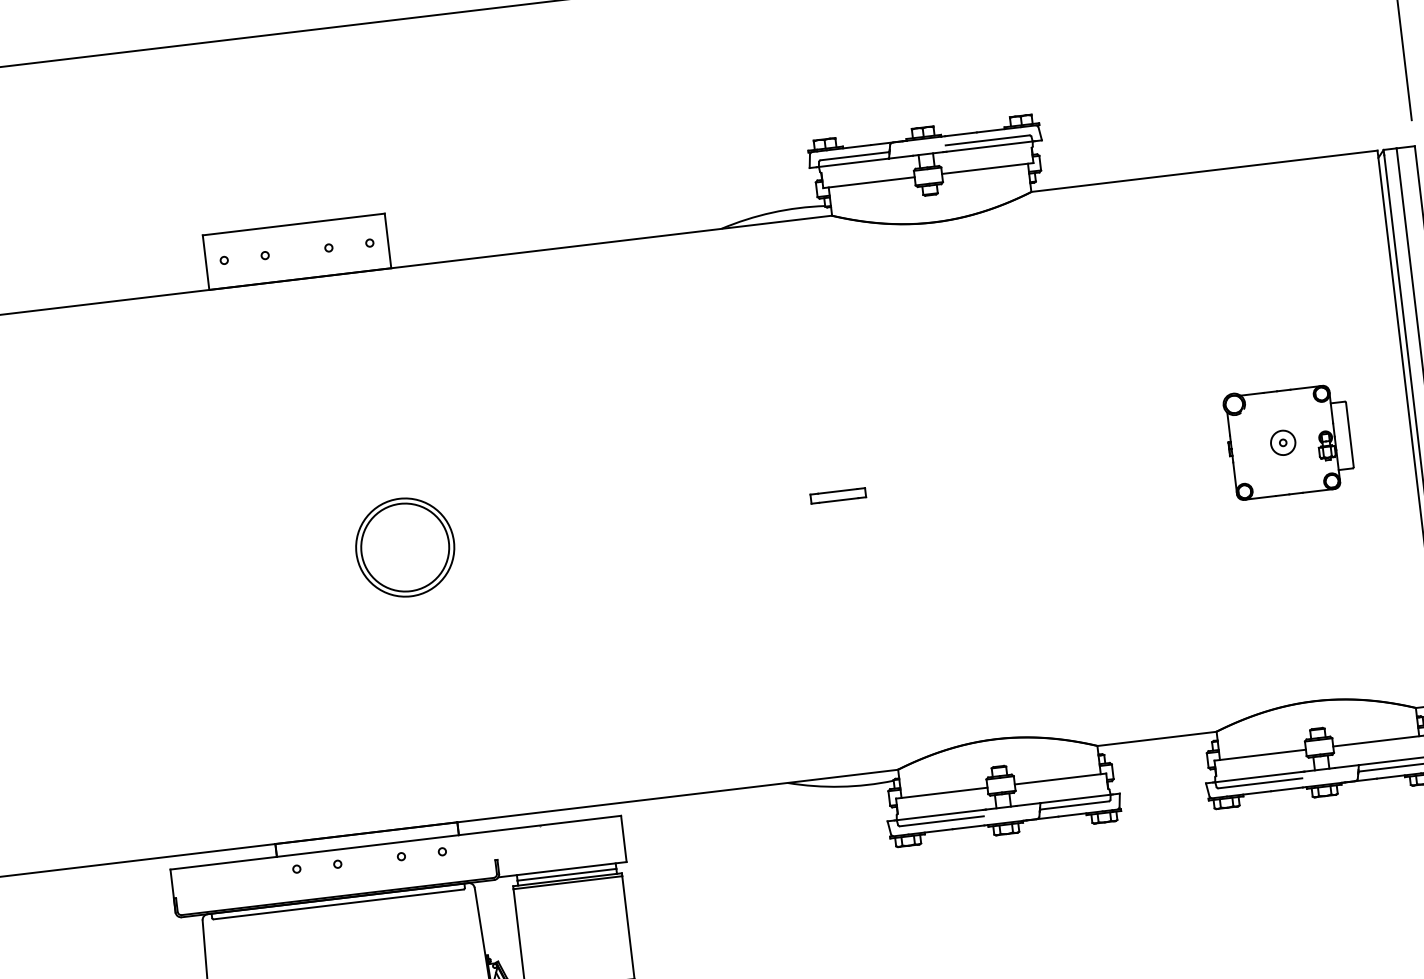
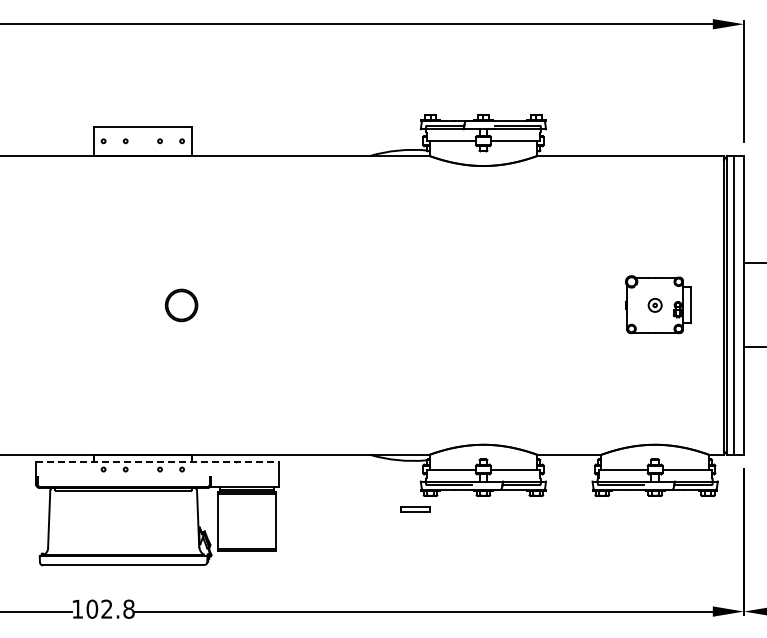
part: (838, 496) -> (415, 509), moved
part: (404, 547) -> (181, 305), size x0.6
line: (394, 842) -> (157, 461), solid -> dashed

